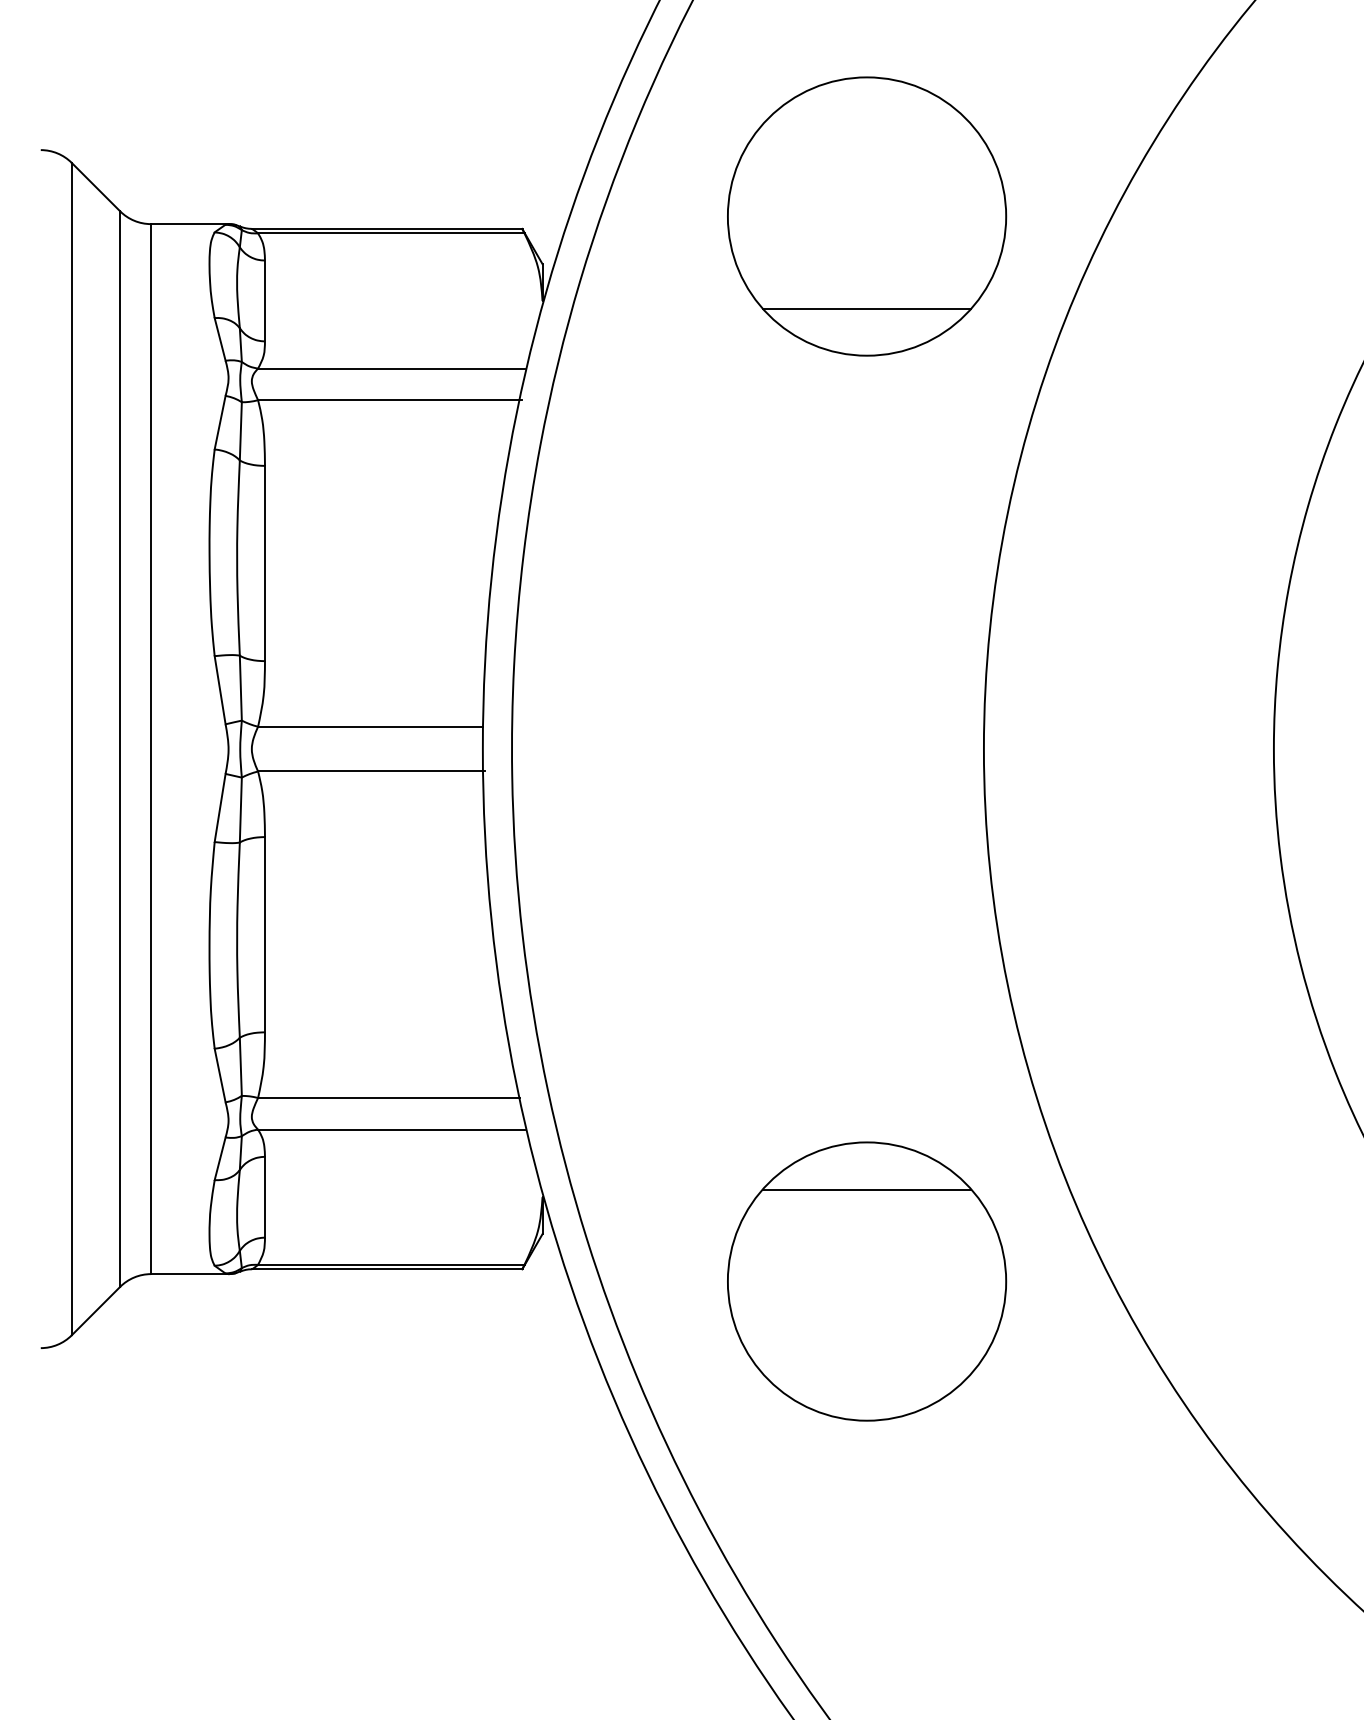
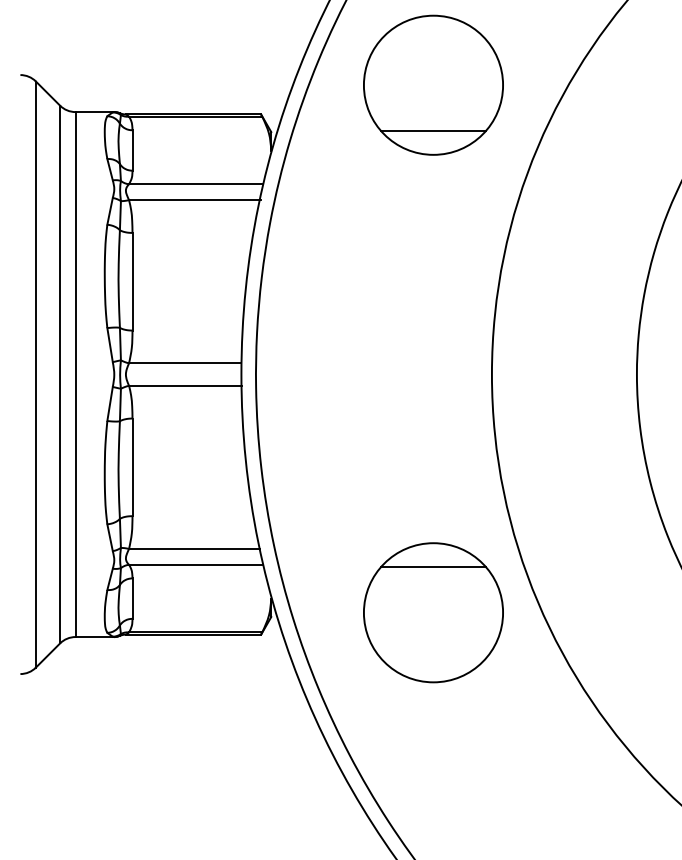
part: (867, 214) -> (433, 84), moved
part: (867, 1281) -> (433, 612), moved

